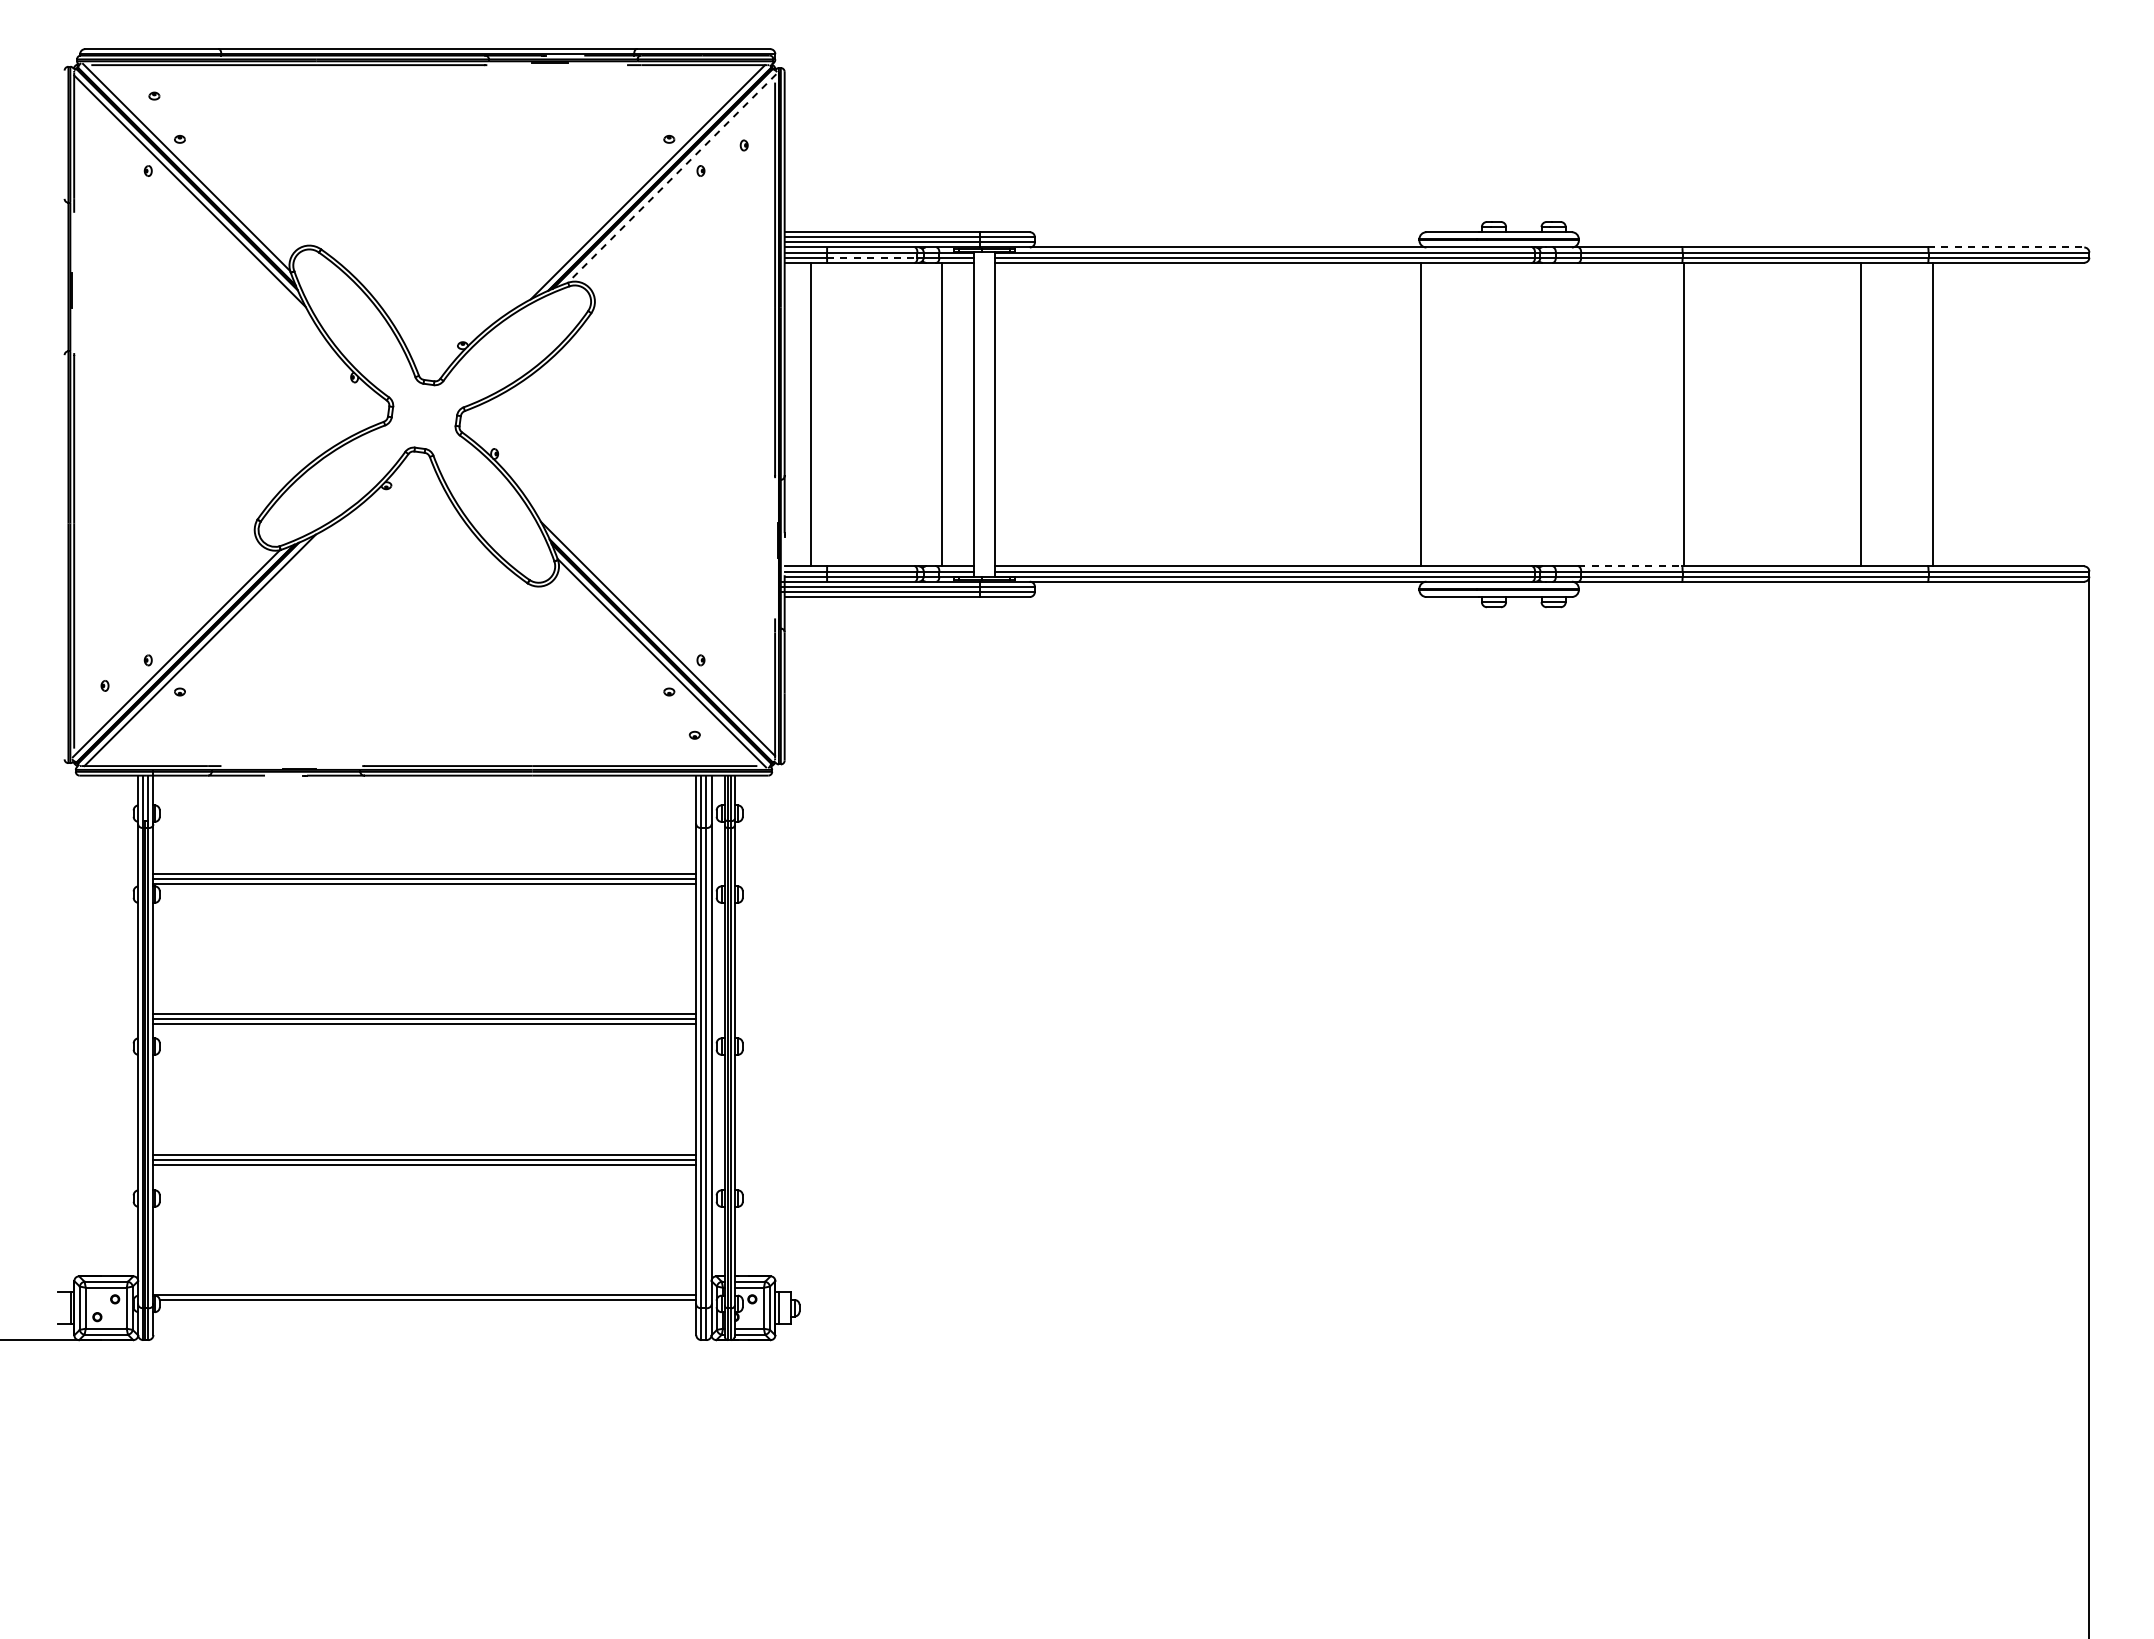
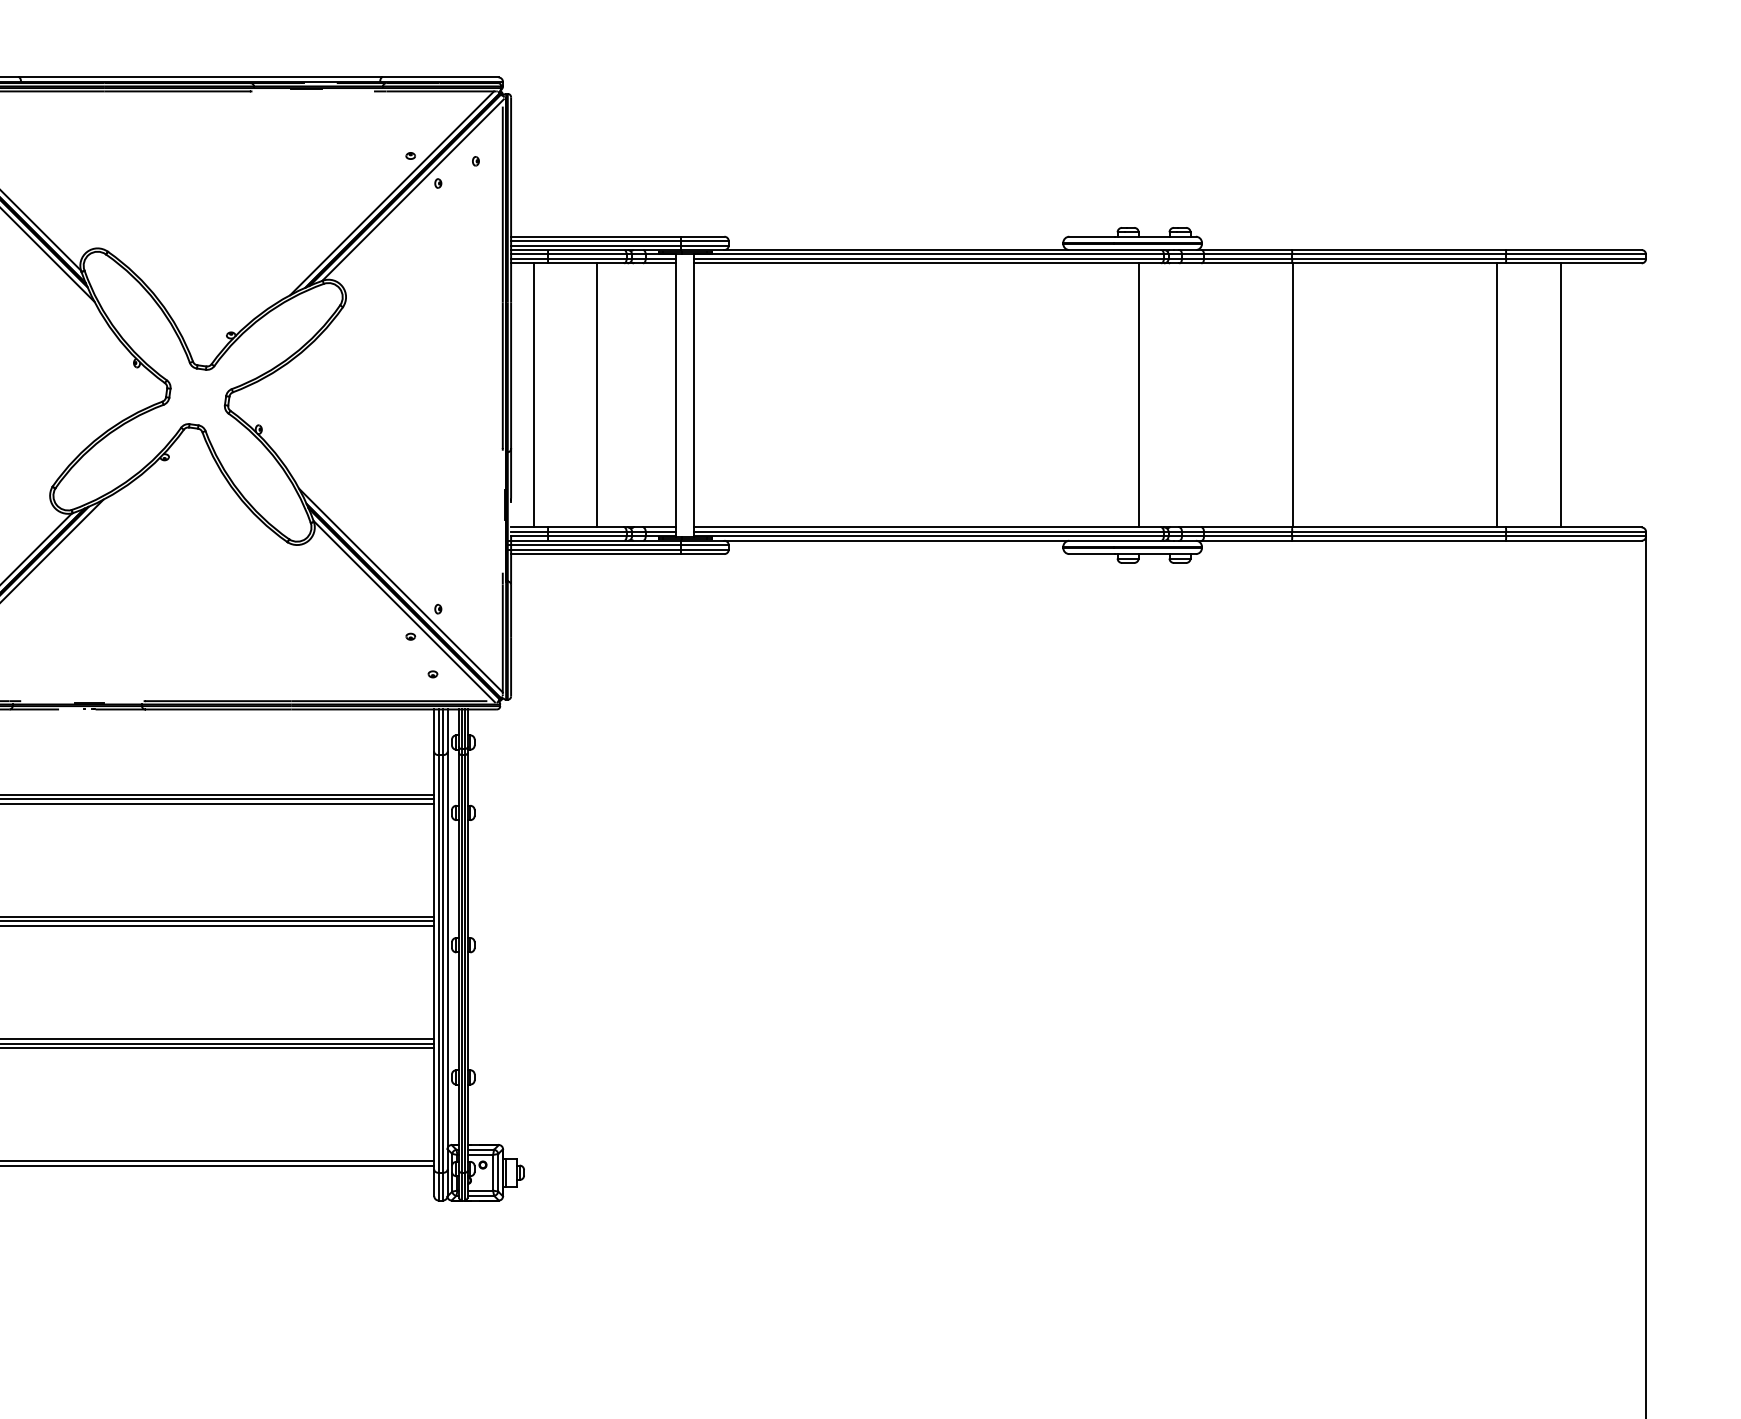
line: (671, 178) -> (412, 190), dashed -> solid
line: (2006, 247) -> (1573, 250), dashed -> solid
line: (872, 257) -> (587, 258), dashed -> solid
line: (941, 414) -> (597, 395), moved
line: (1420, 414) -> (1139, 395), moved
line: (1860, 414) -> (1496, 395), moved
line: (1933, 414) -> (1561, 395), moved
line: (1630, 566) -> (1246, 527), dashed -> solid

